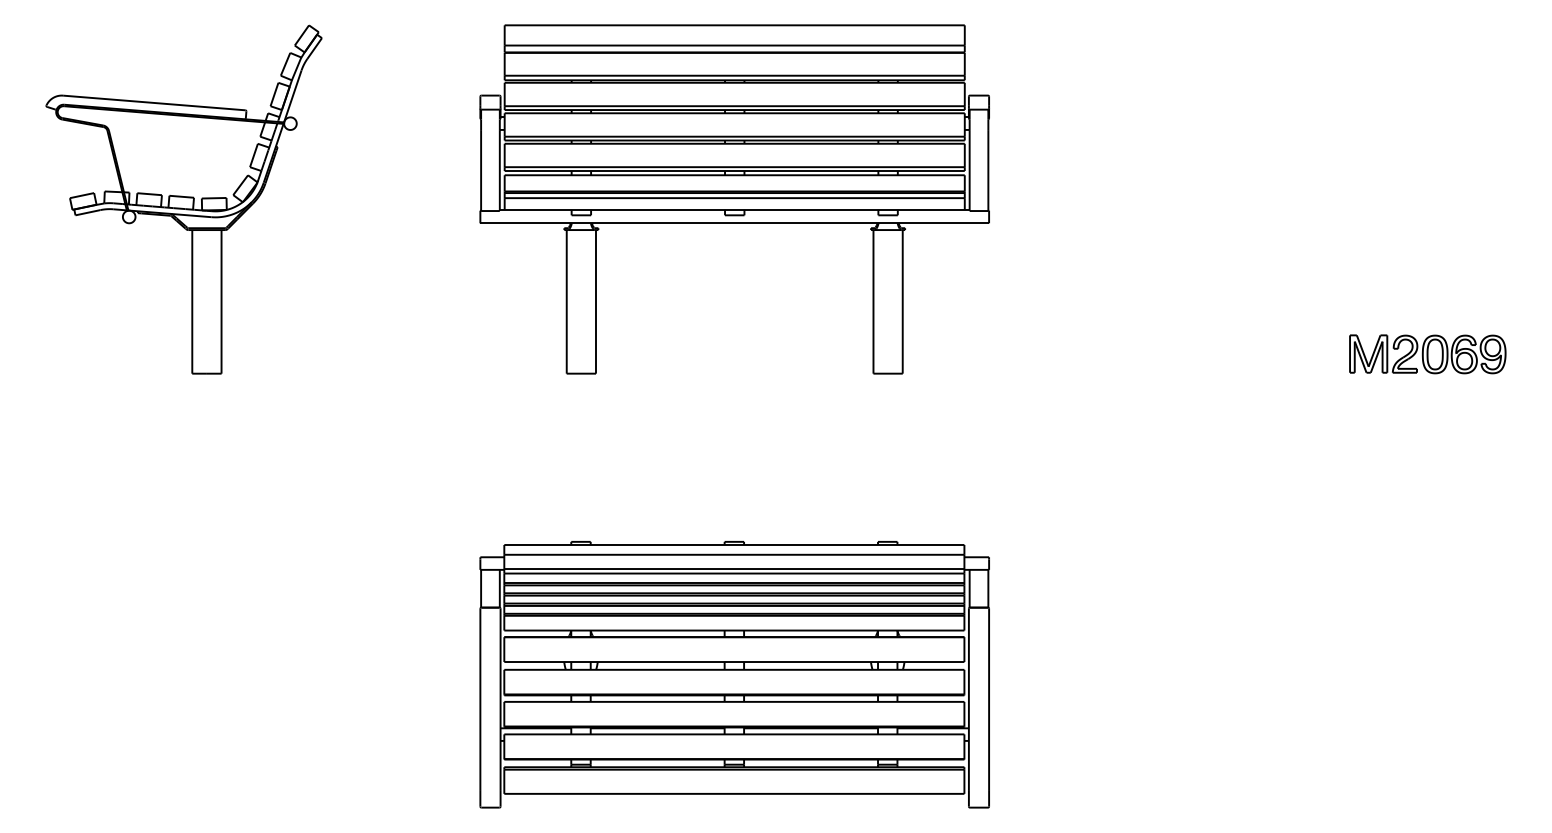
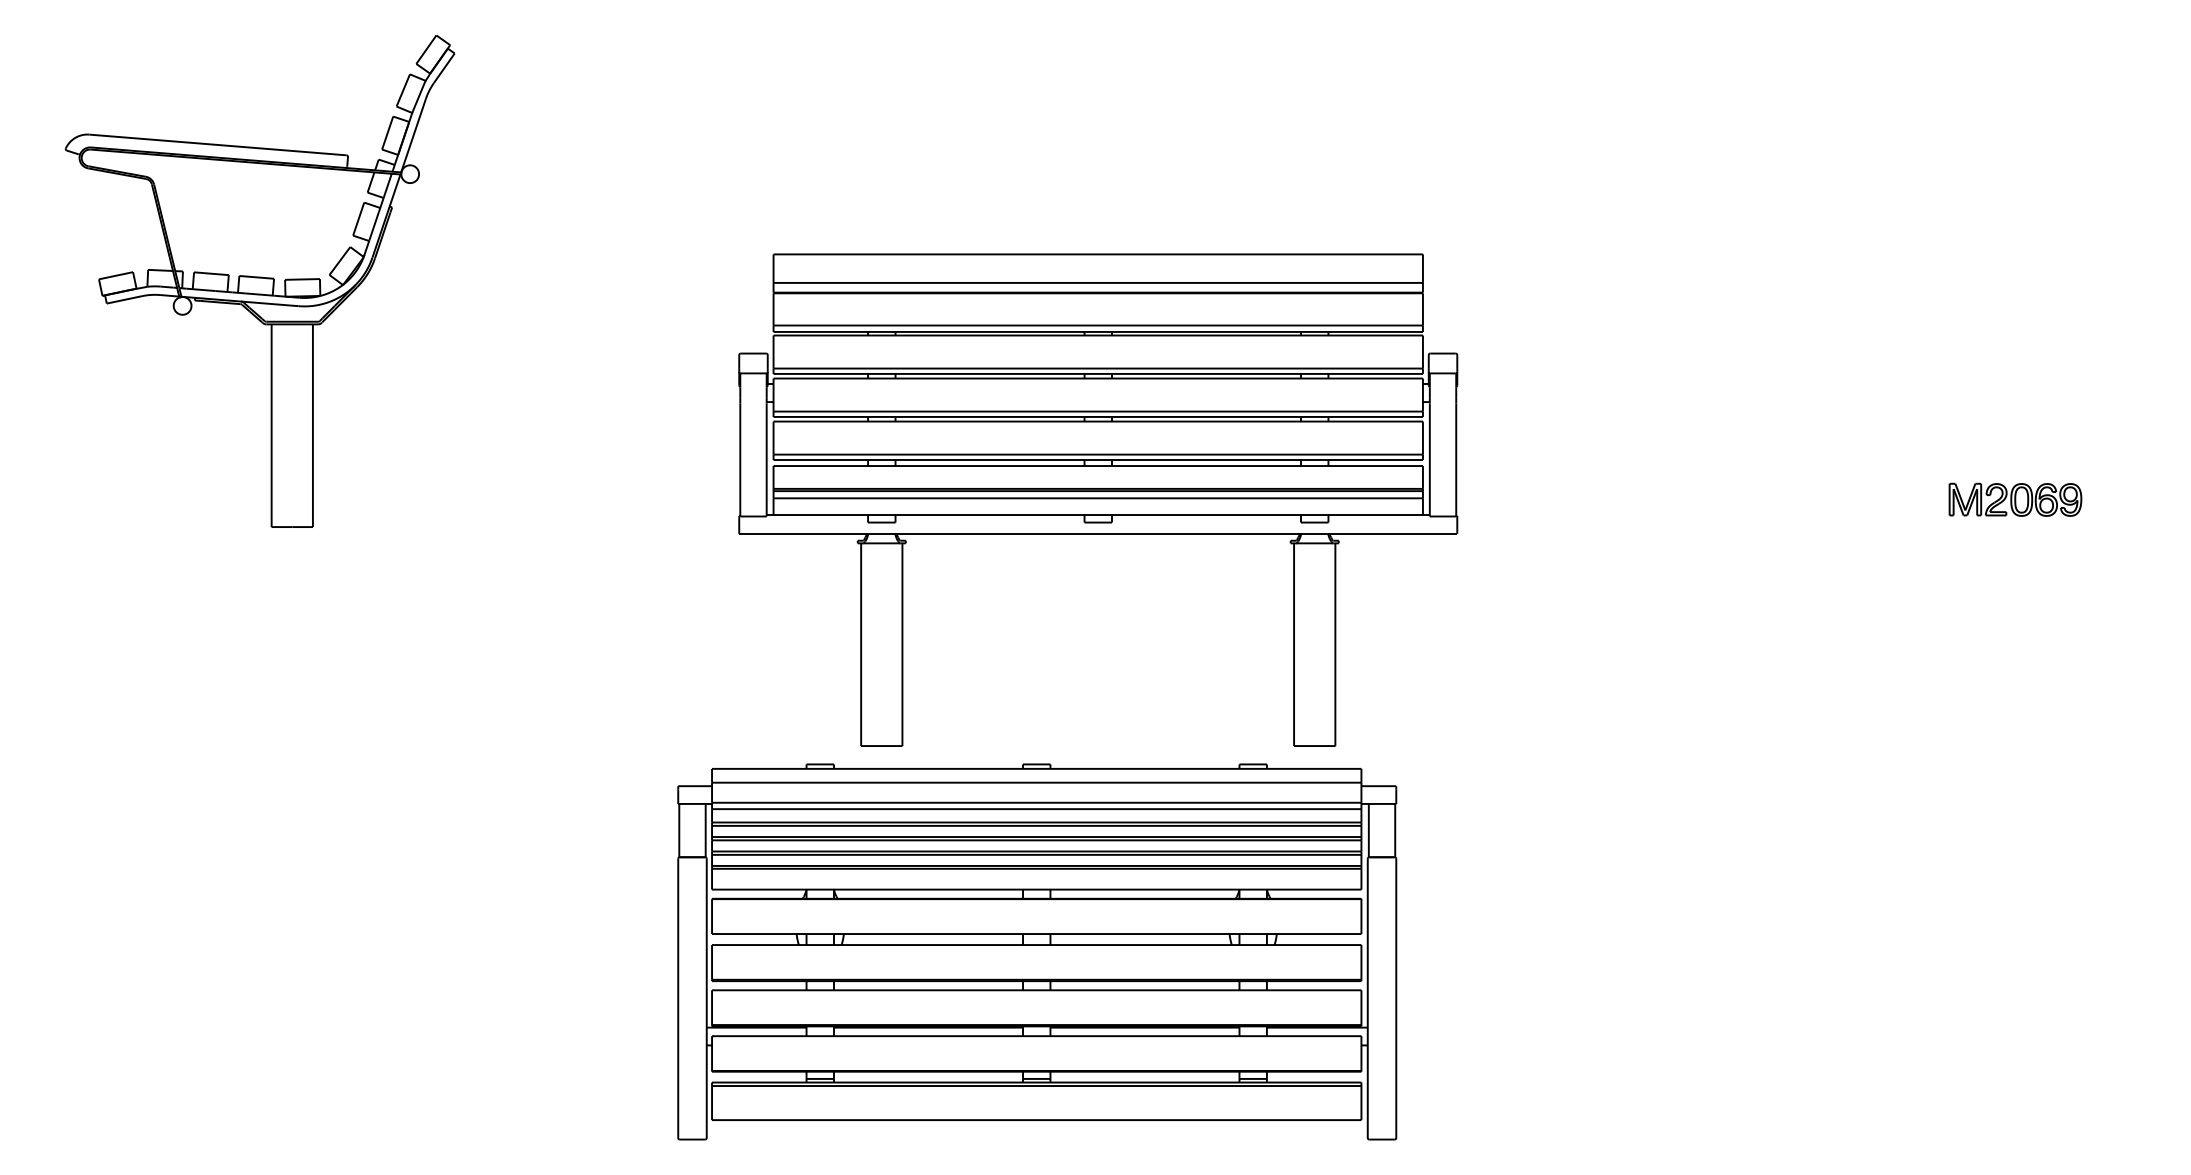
part: (734, 198) -> (1098, 499), moved
part: (1427, 354) -> (2015, 499), size x0.6

